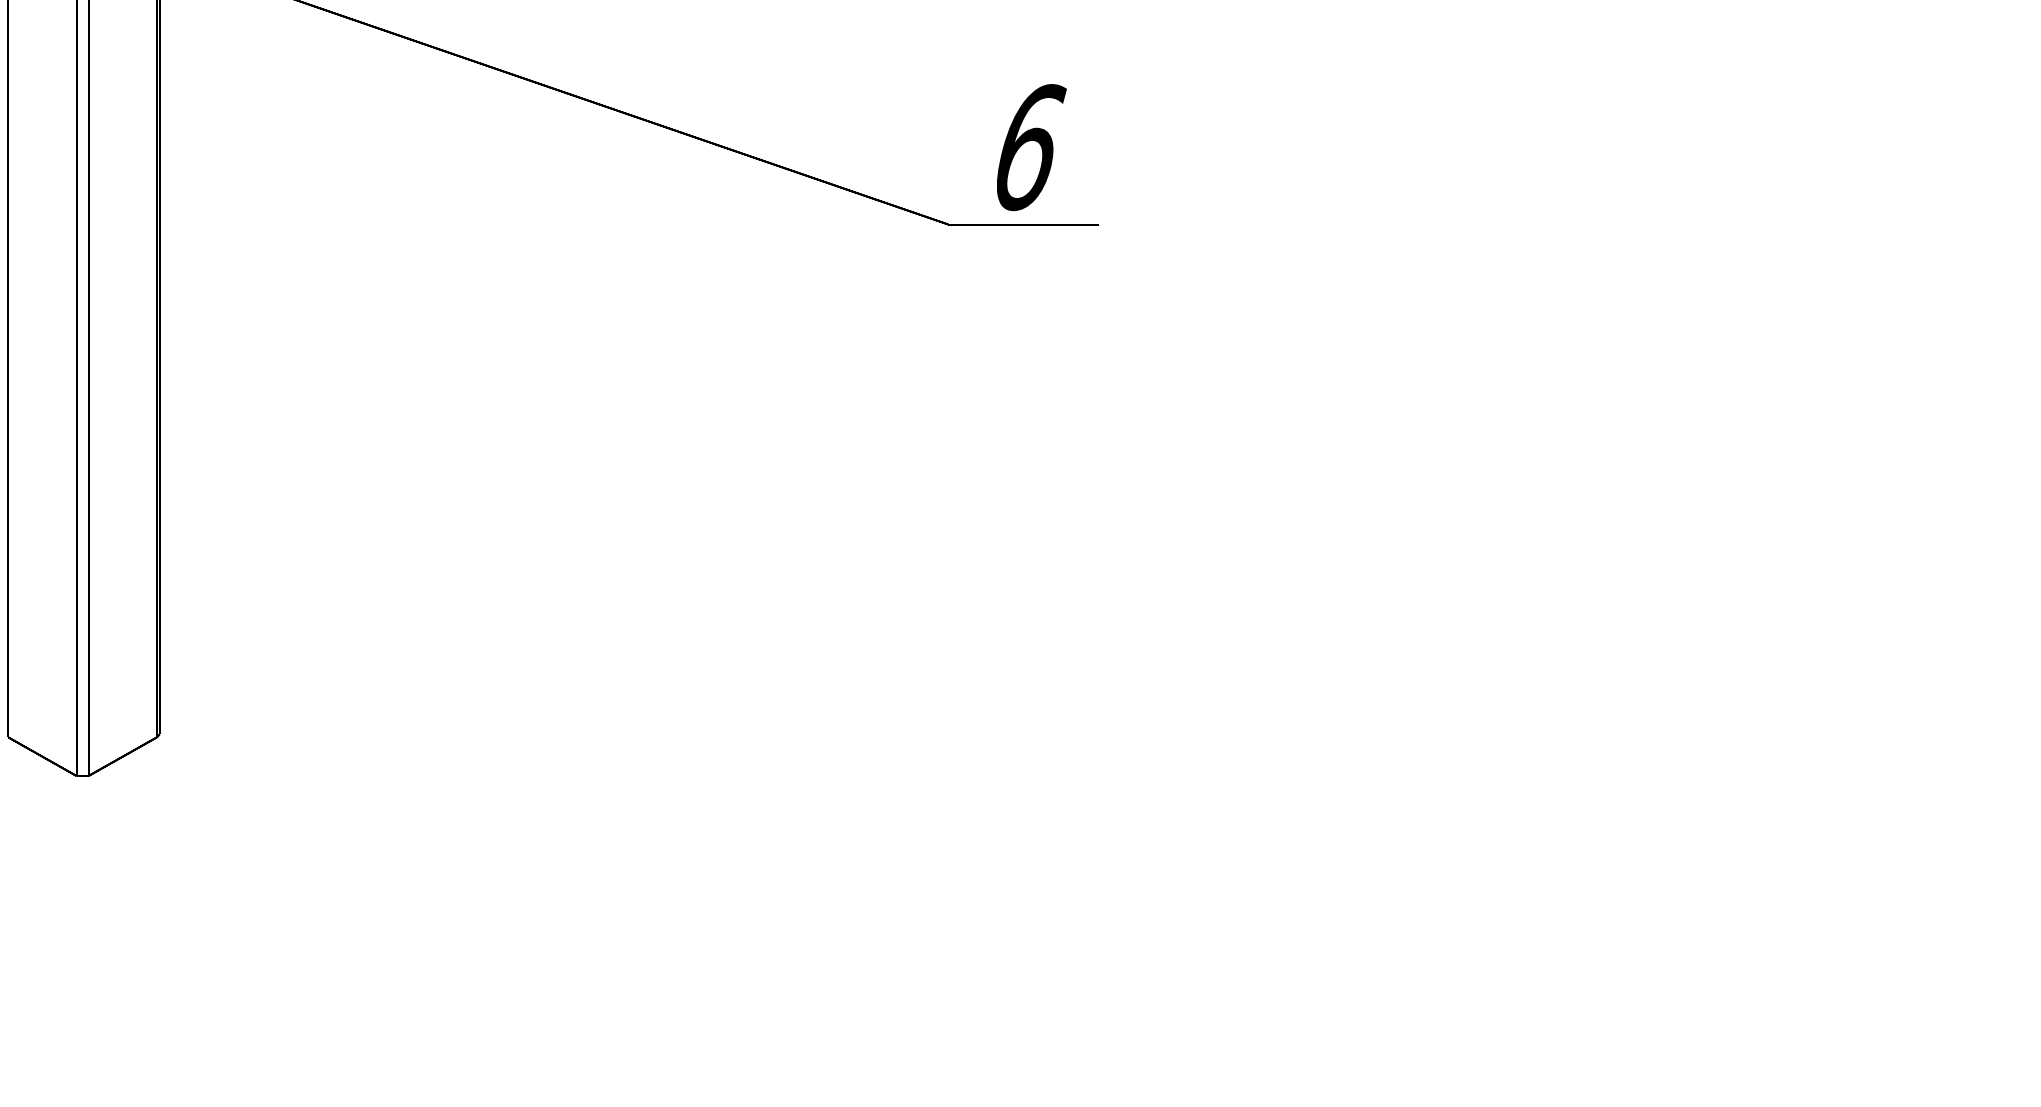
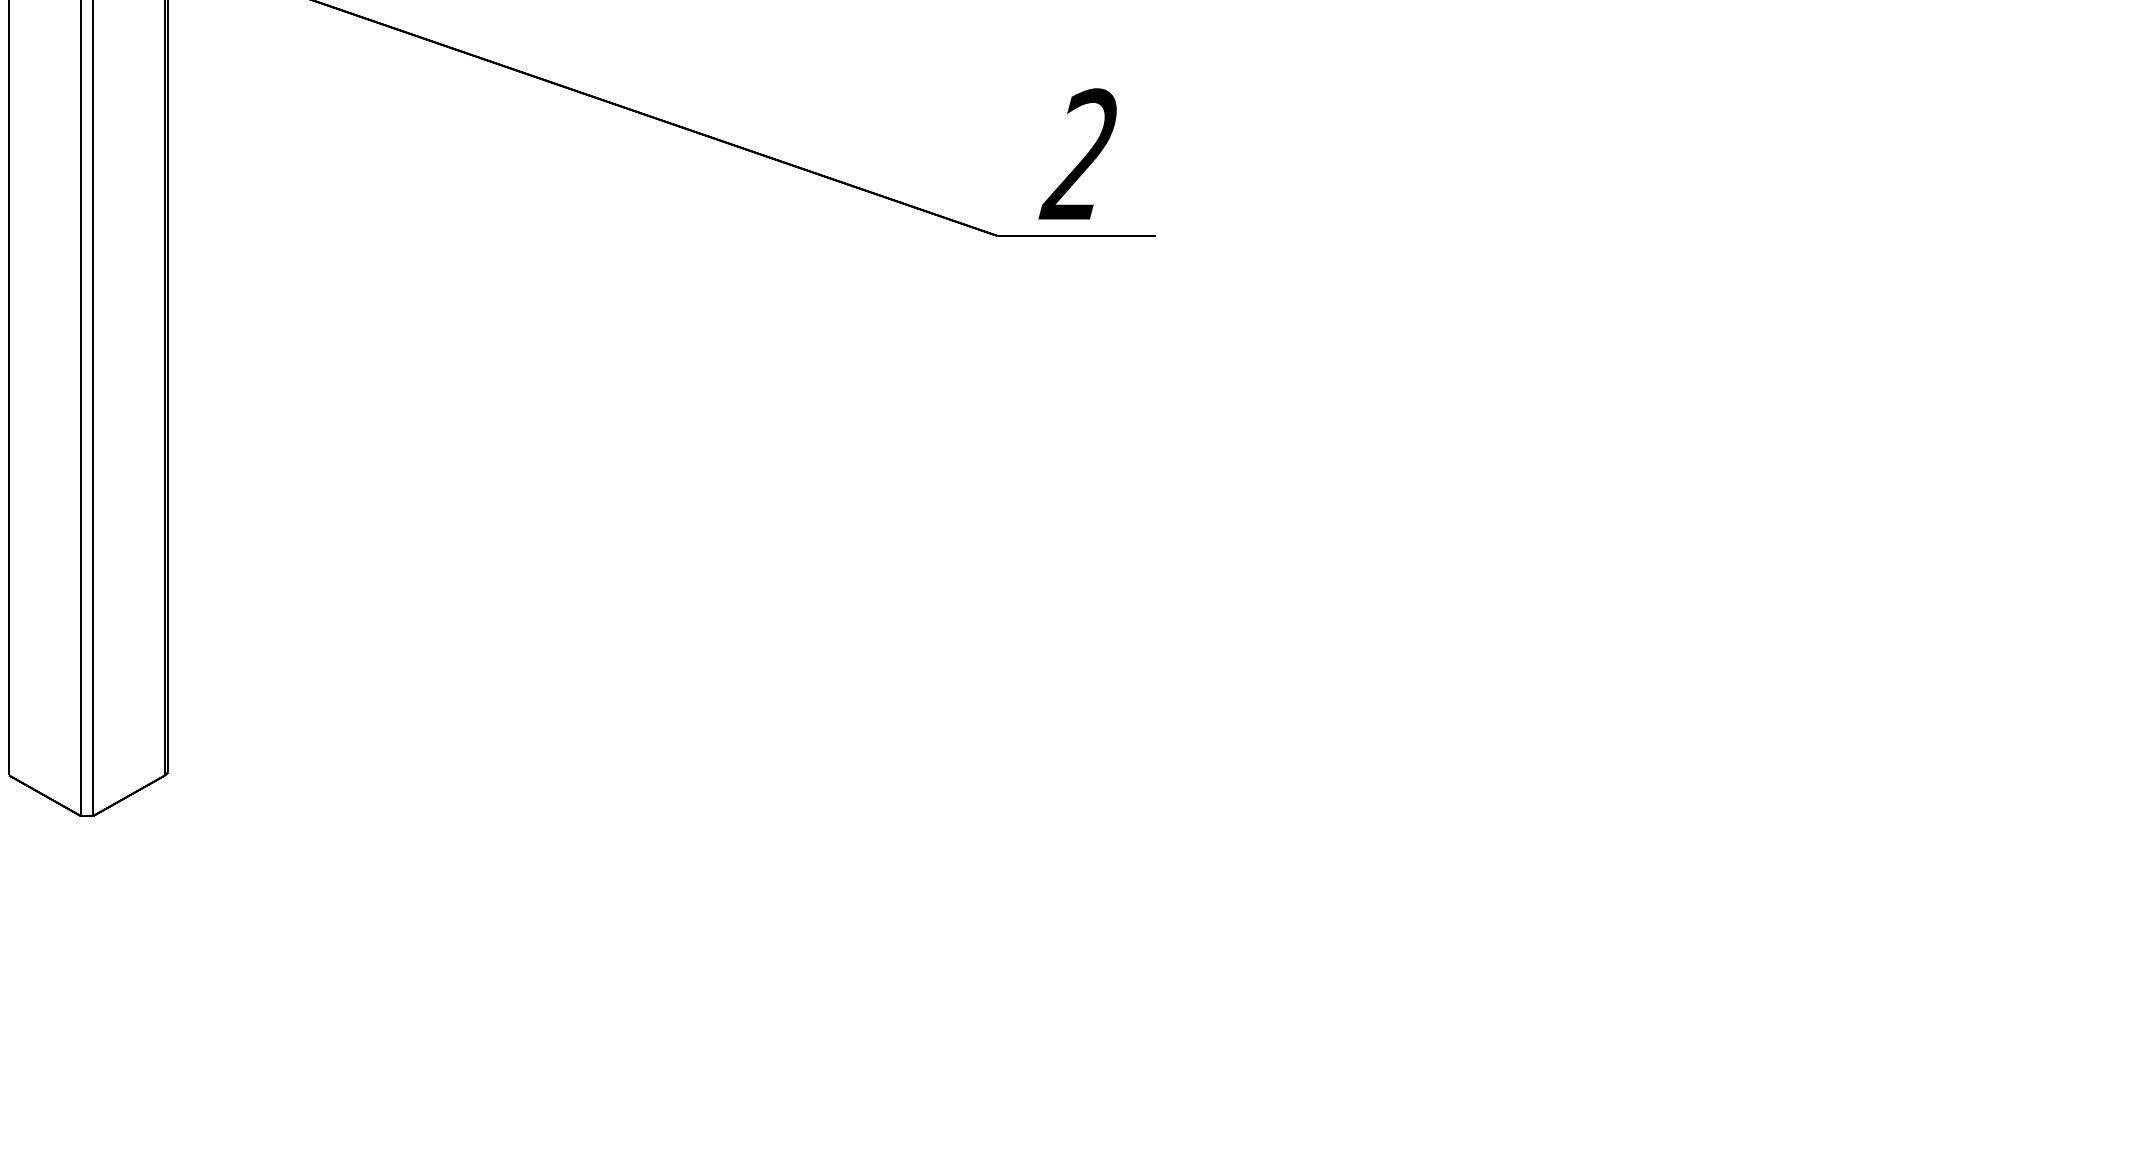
text: (1027, 147) -> (1080, 154), 6 -> 2

